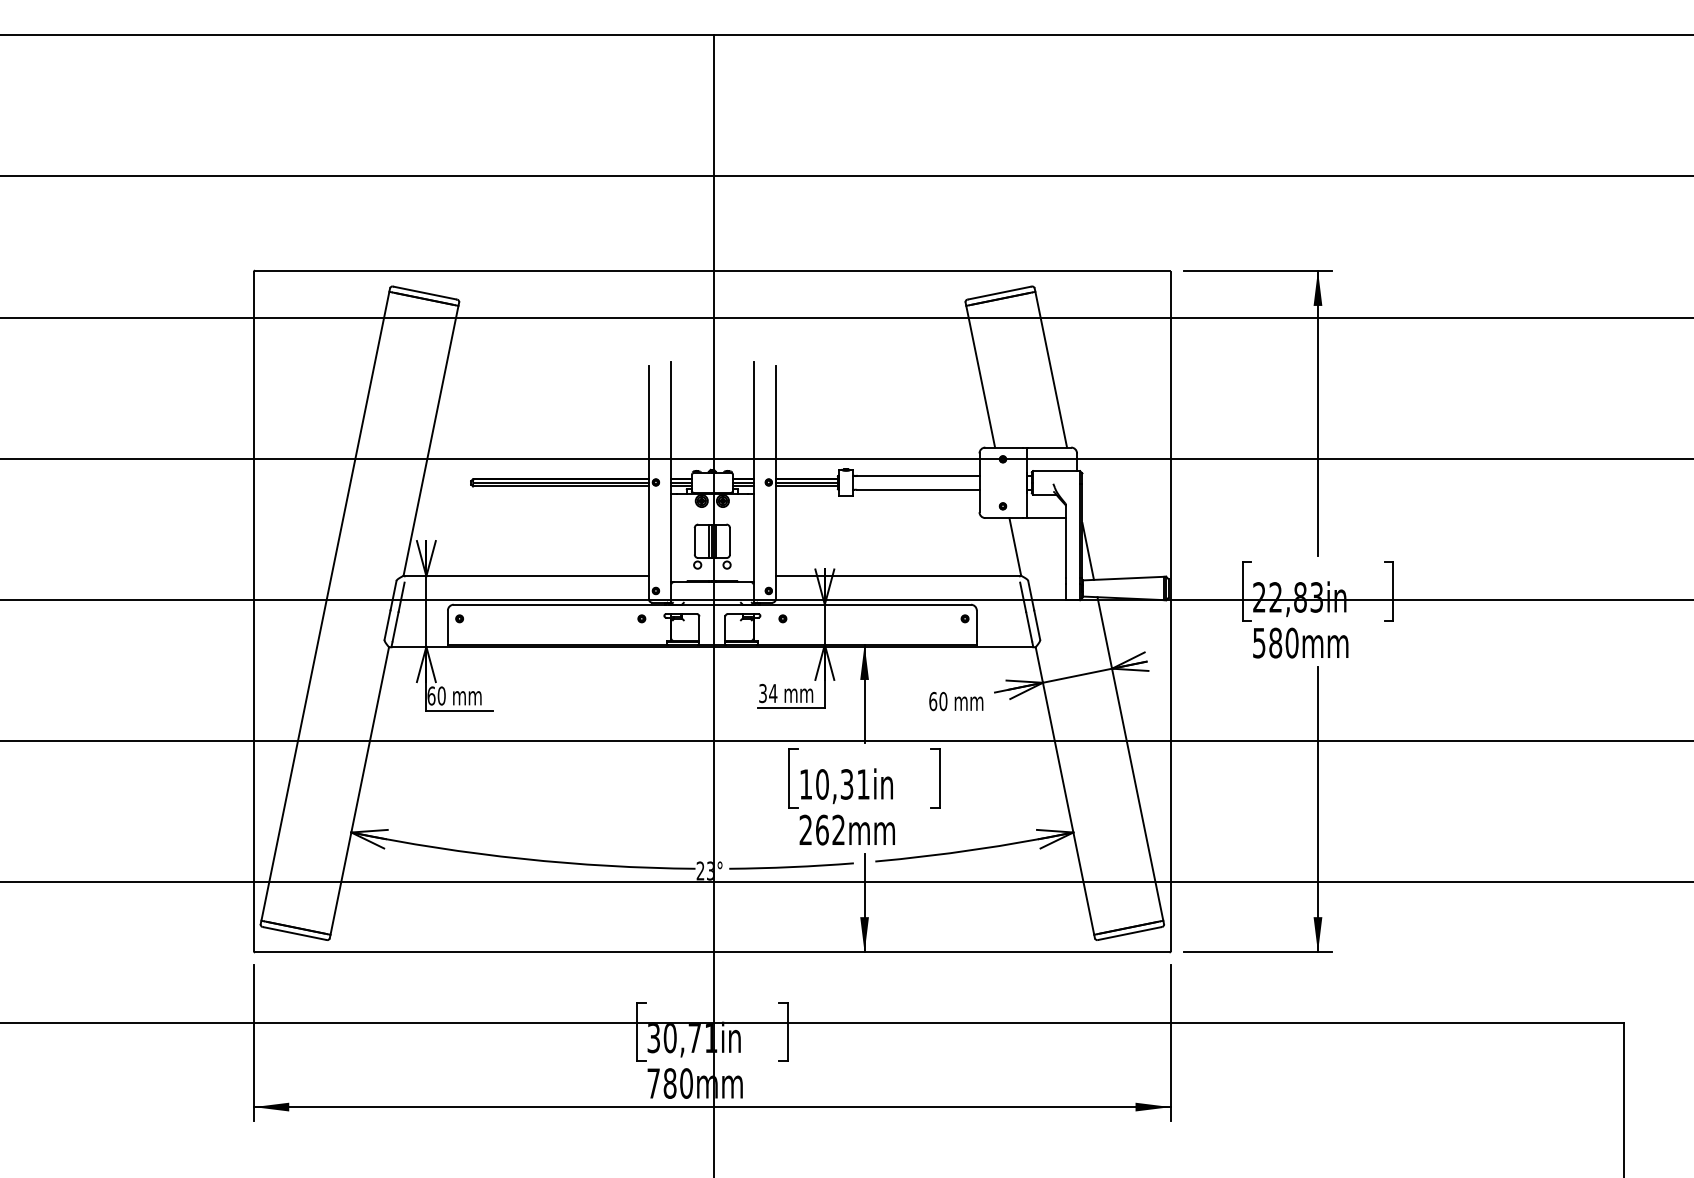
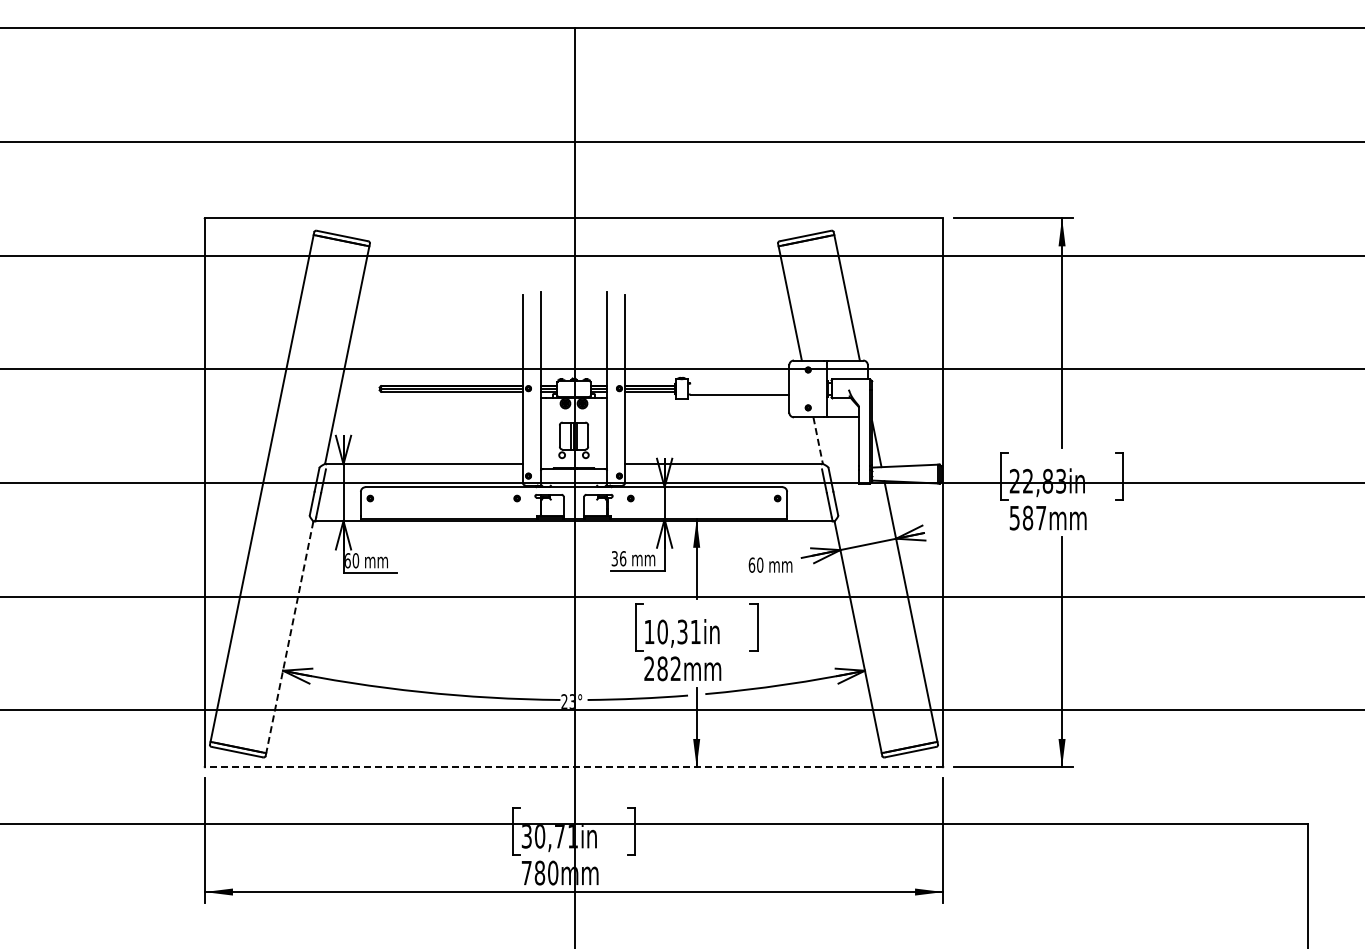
line: (917, 476) -> (739, 383), removed
line: (1015, 546) -> (818, 440), solid -> dashed
text: (1292, 642) -> (1041, 517), 580mm -> 587mm
text: (772, 693) -> (622, 558), 34 -> 36
line: (359, 791) -> (289, 637), solid -> dashed
text: (822, 829) -> (662, 668), 262mm -> 282mm
line: (712, 952) -> (574, 767), solid -> dashed

